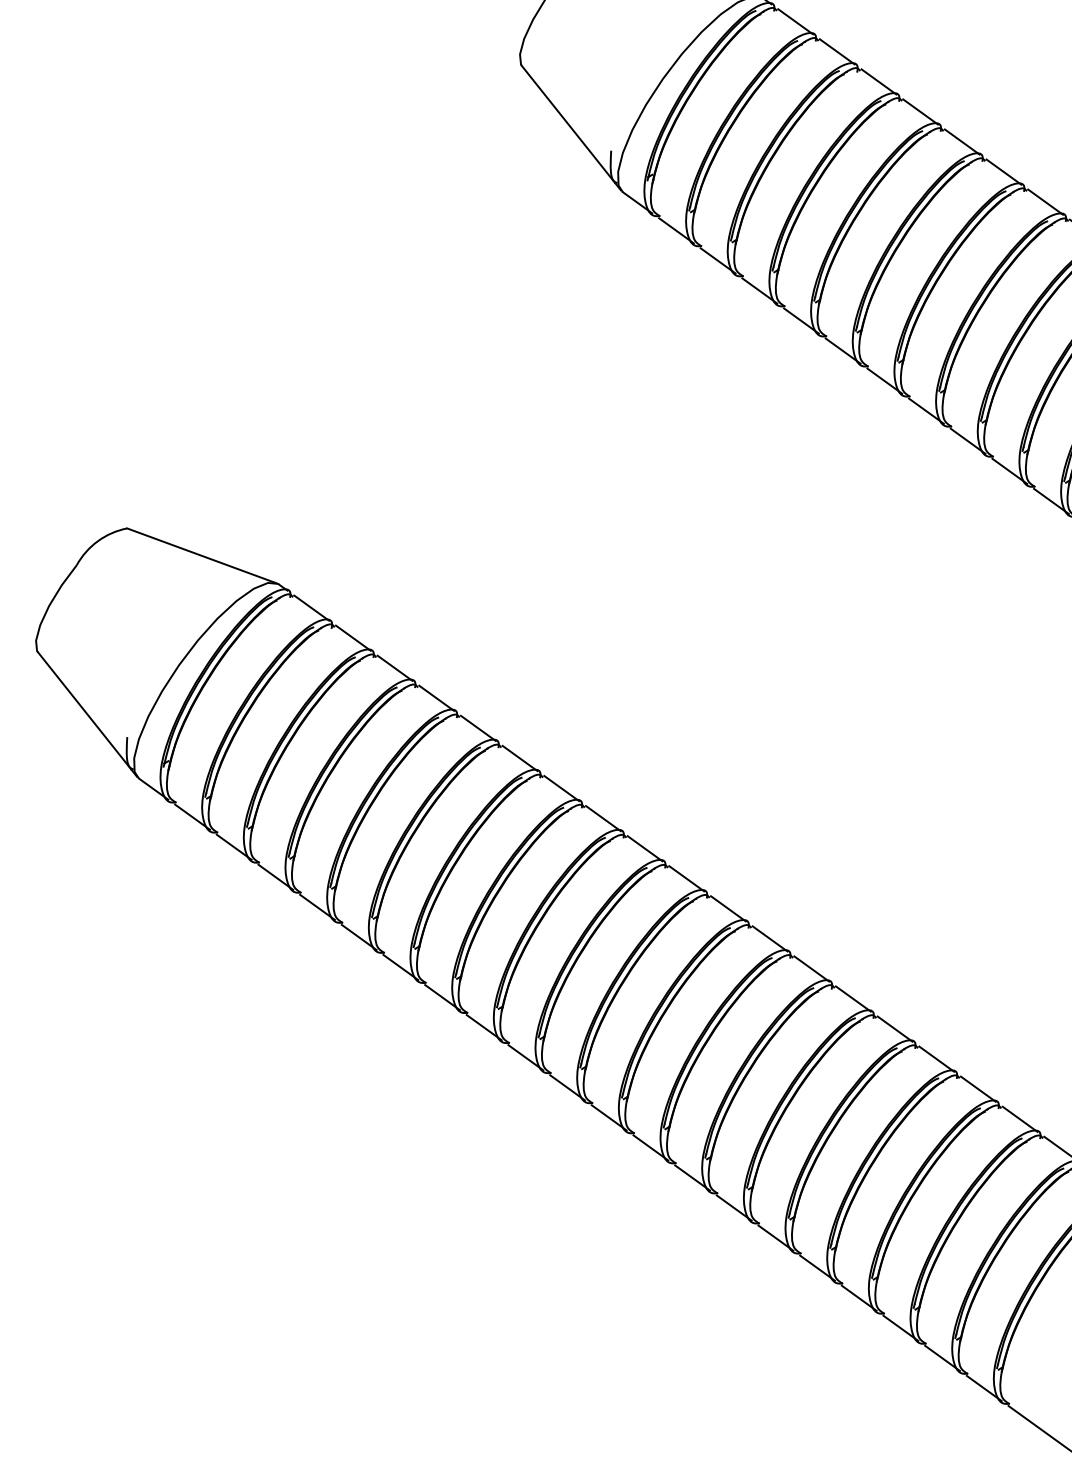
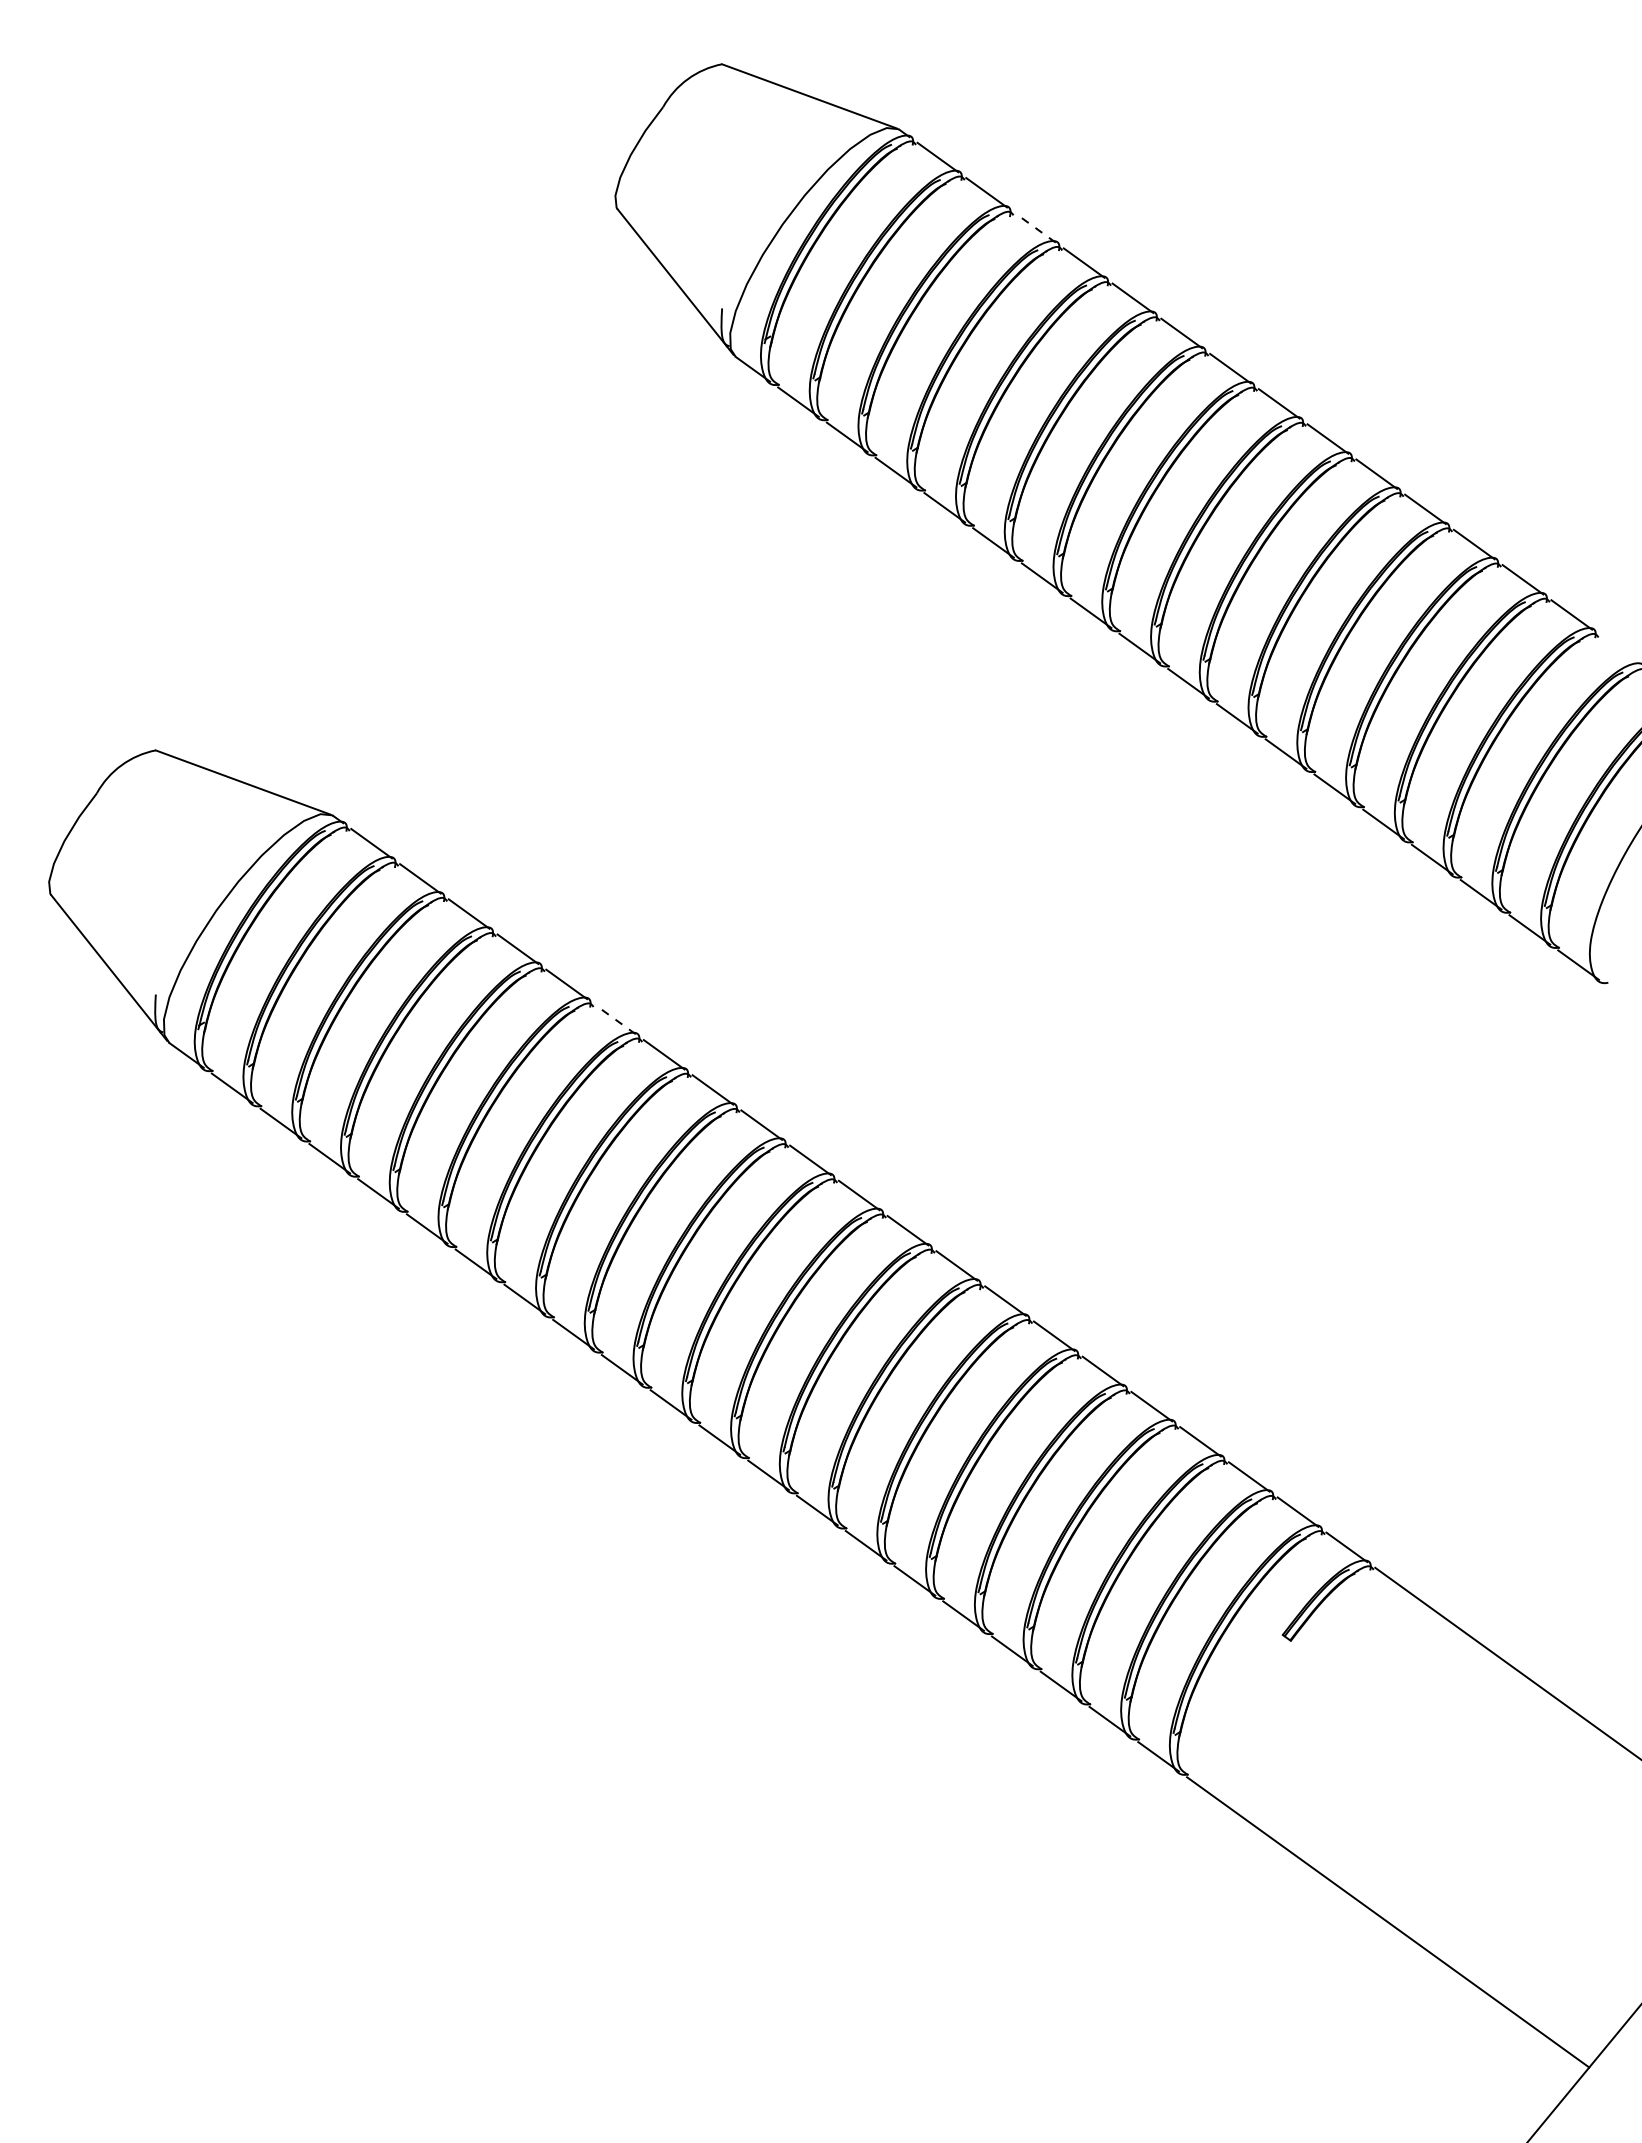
line: (879, 81) -> (1035, 227), solid -> dashed
line: (520, 758) -> (615, 1019), solid -> dashed

